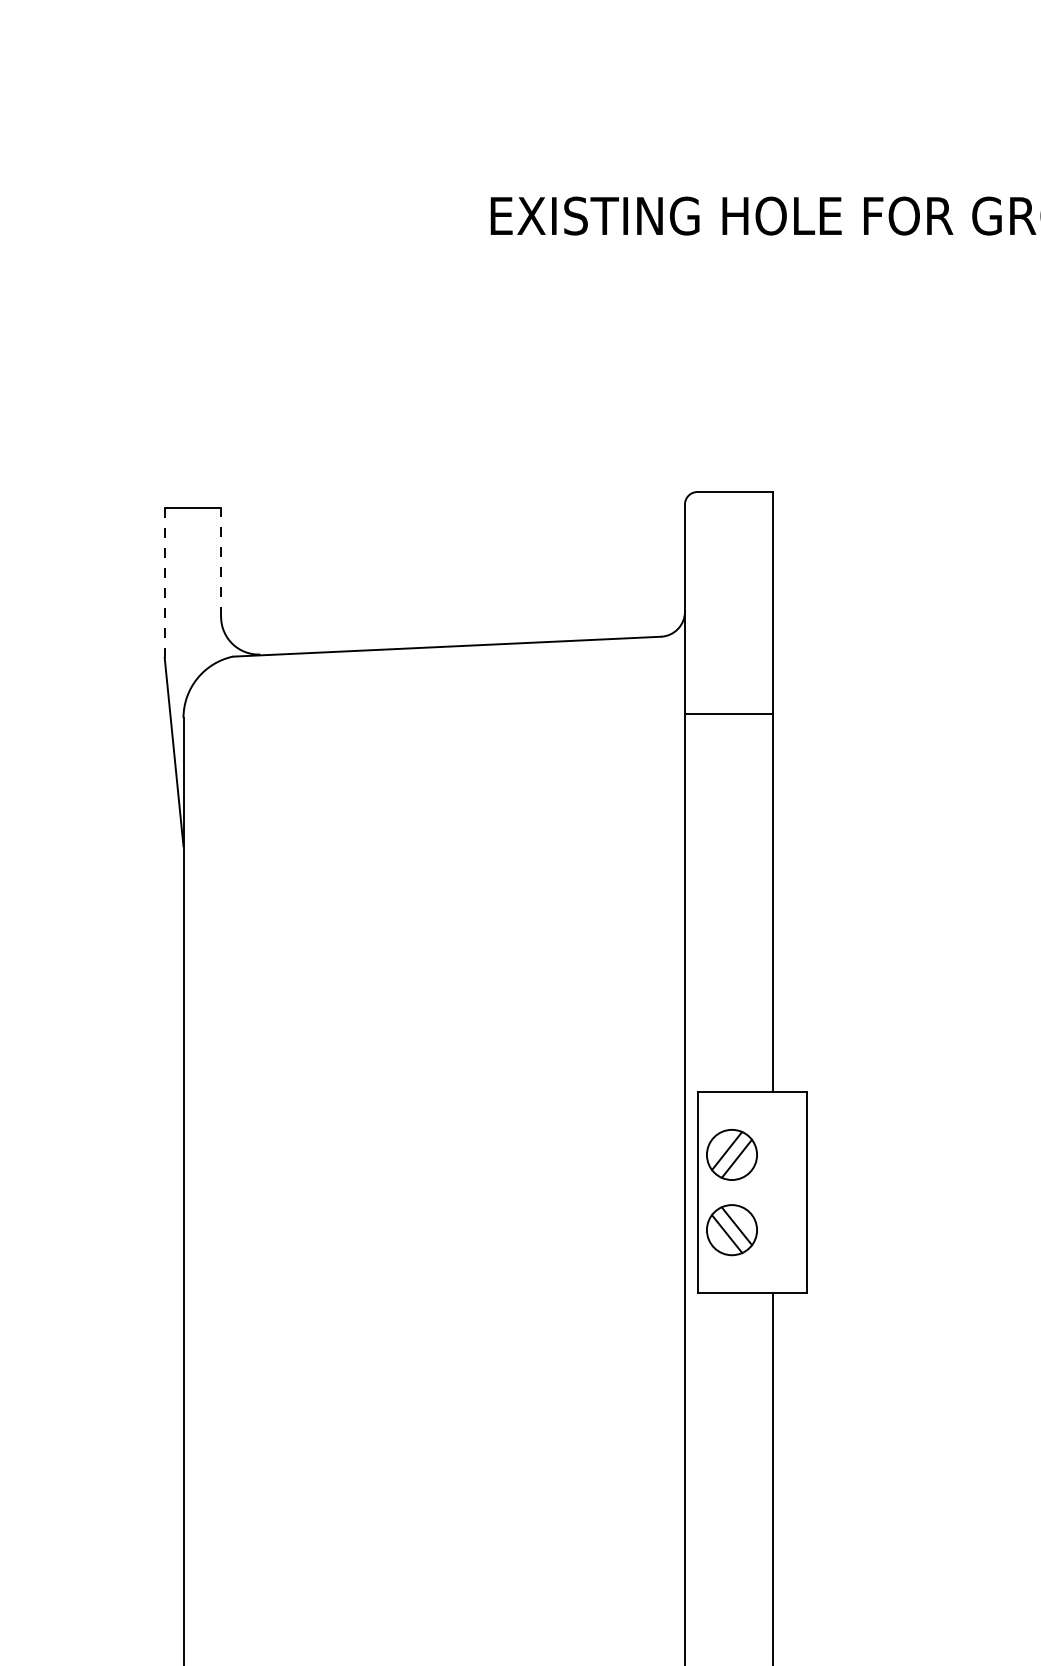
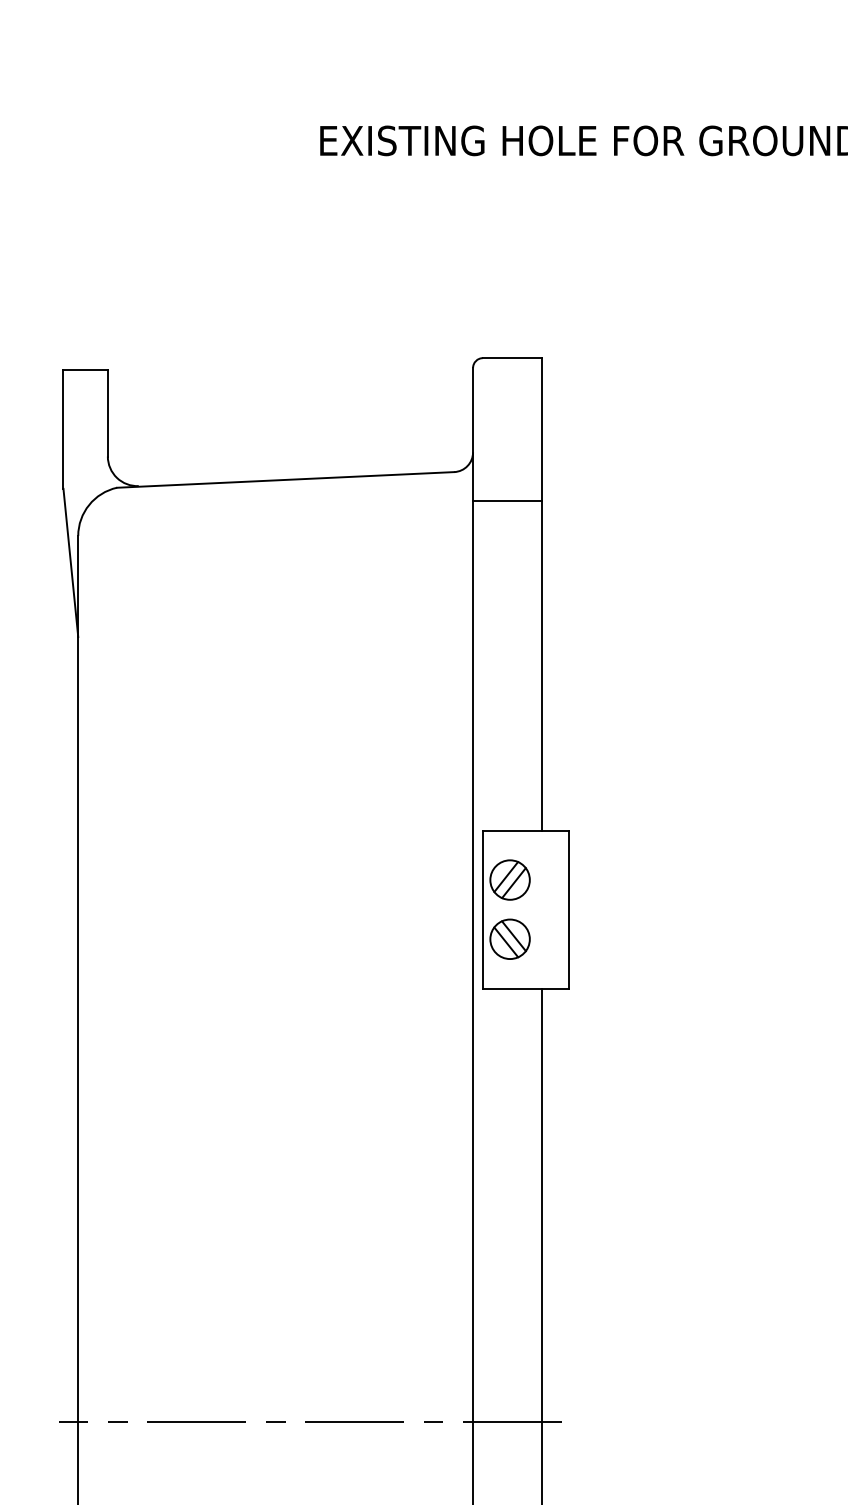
line: (220, 562) -> (107, 413), dashed -> solid
line: (164, 582) -> (63, 429), dashed -> solid
line: (728, 714) -> (507, 501), moved

